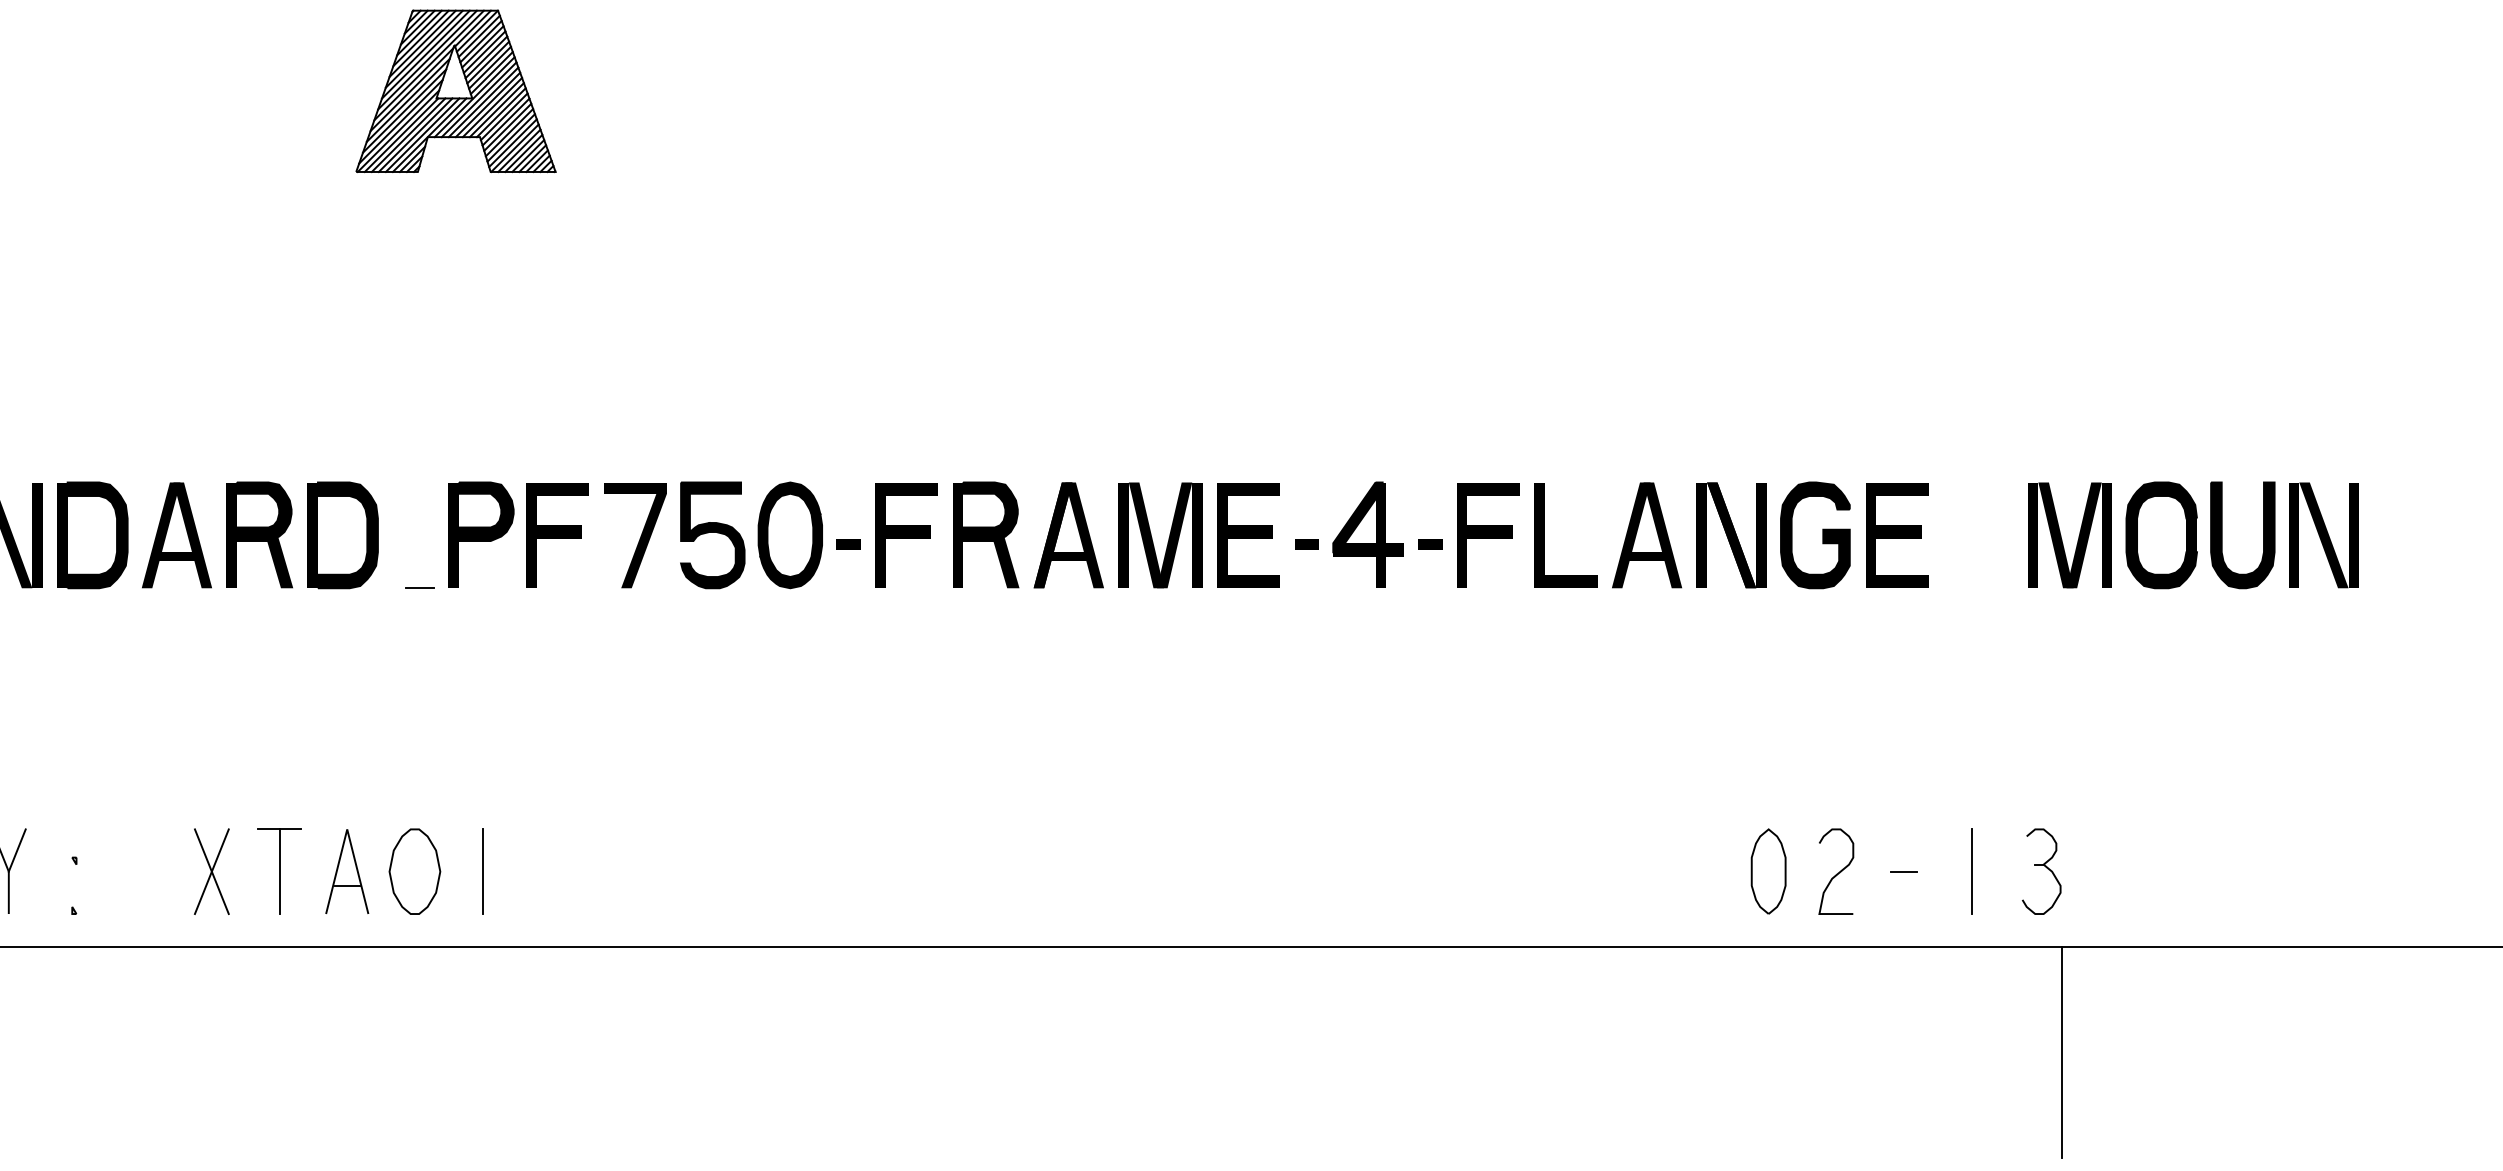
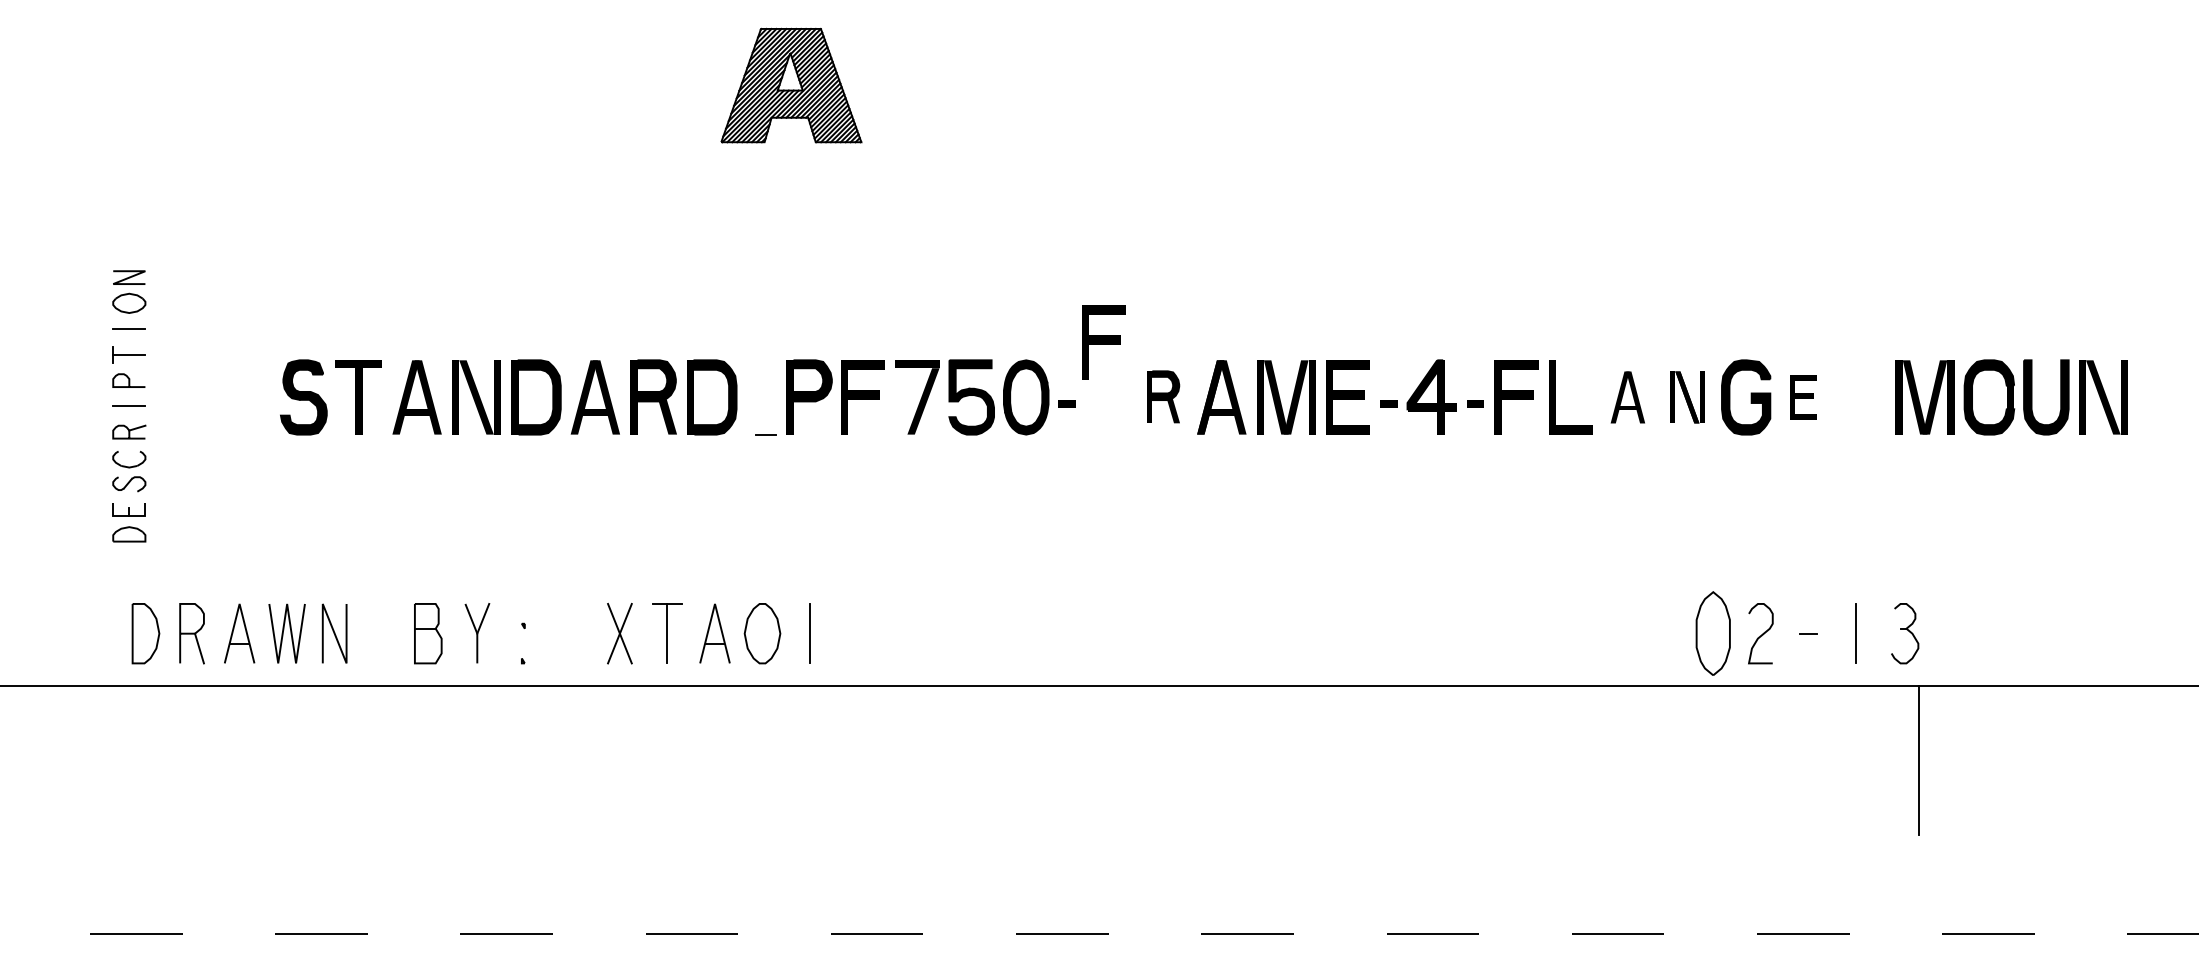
part: (985, 534) -> (1163, 396), size x0.7
part: (906, 535) -> (1103, 342), moved
part: (1646, 535) -> (1627, 397), size x0.7
part: (1731, 535) -> (1687, 397), size x0.7
part: (1897, 535) -> (1803, 397), size x0.6
part: (1768, 871) -> (1713, 633), size x1.4

